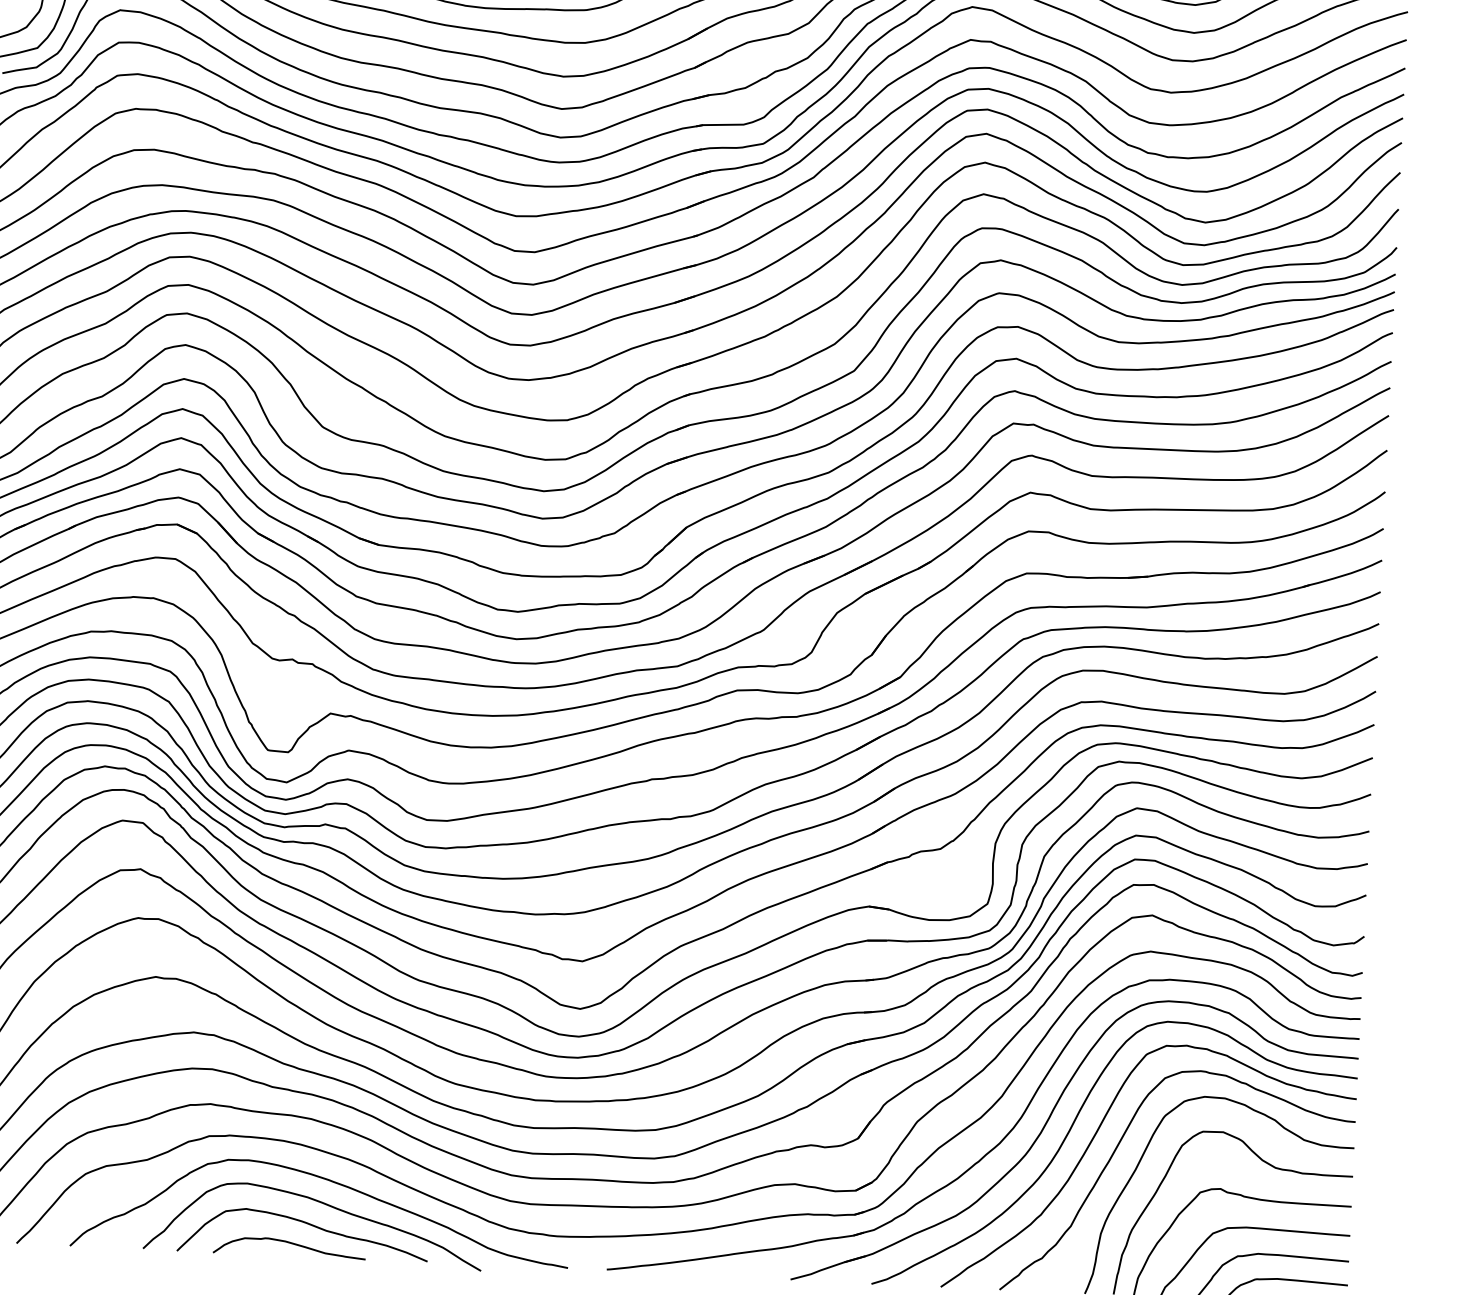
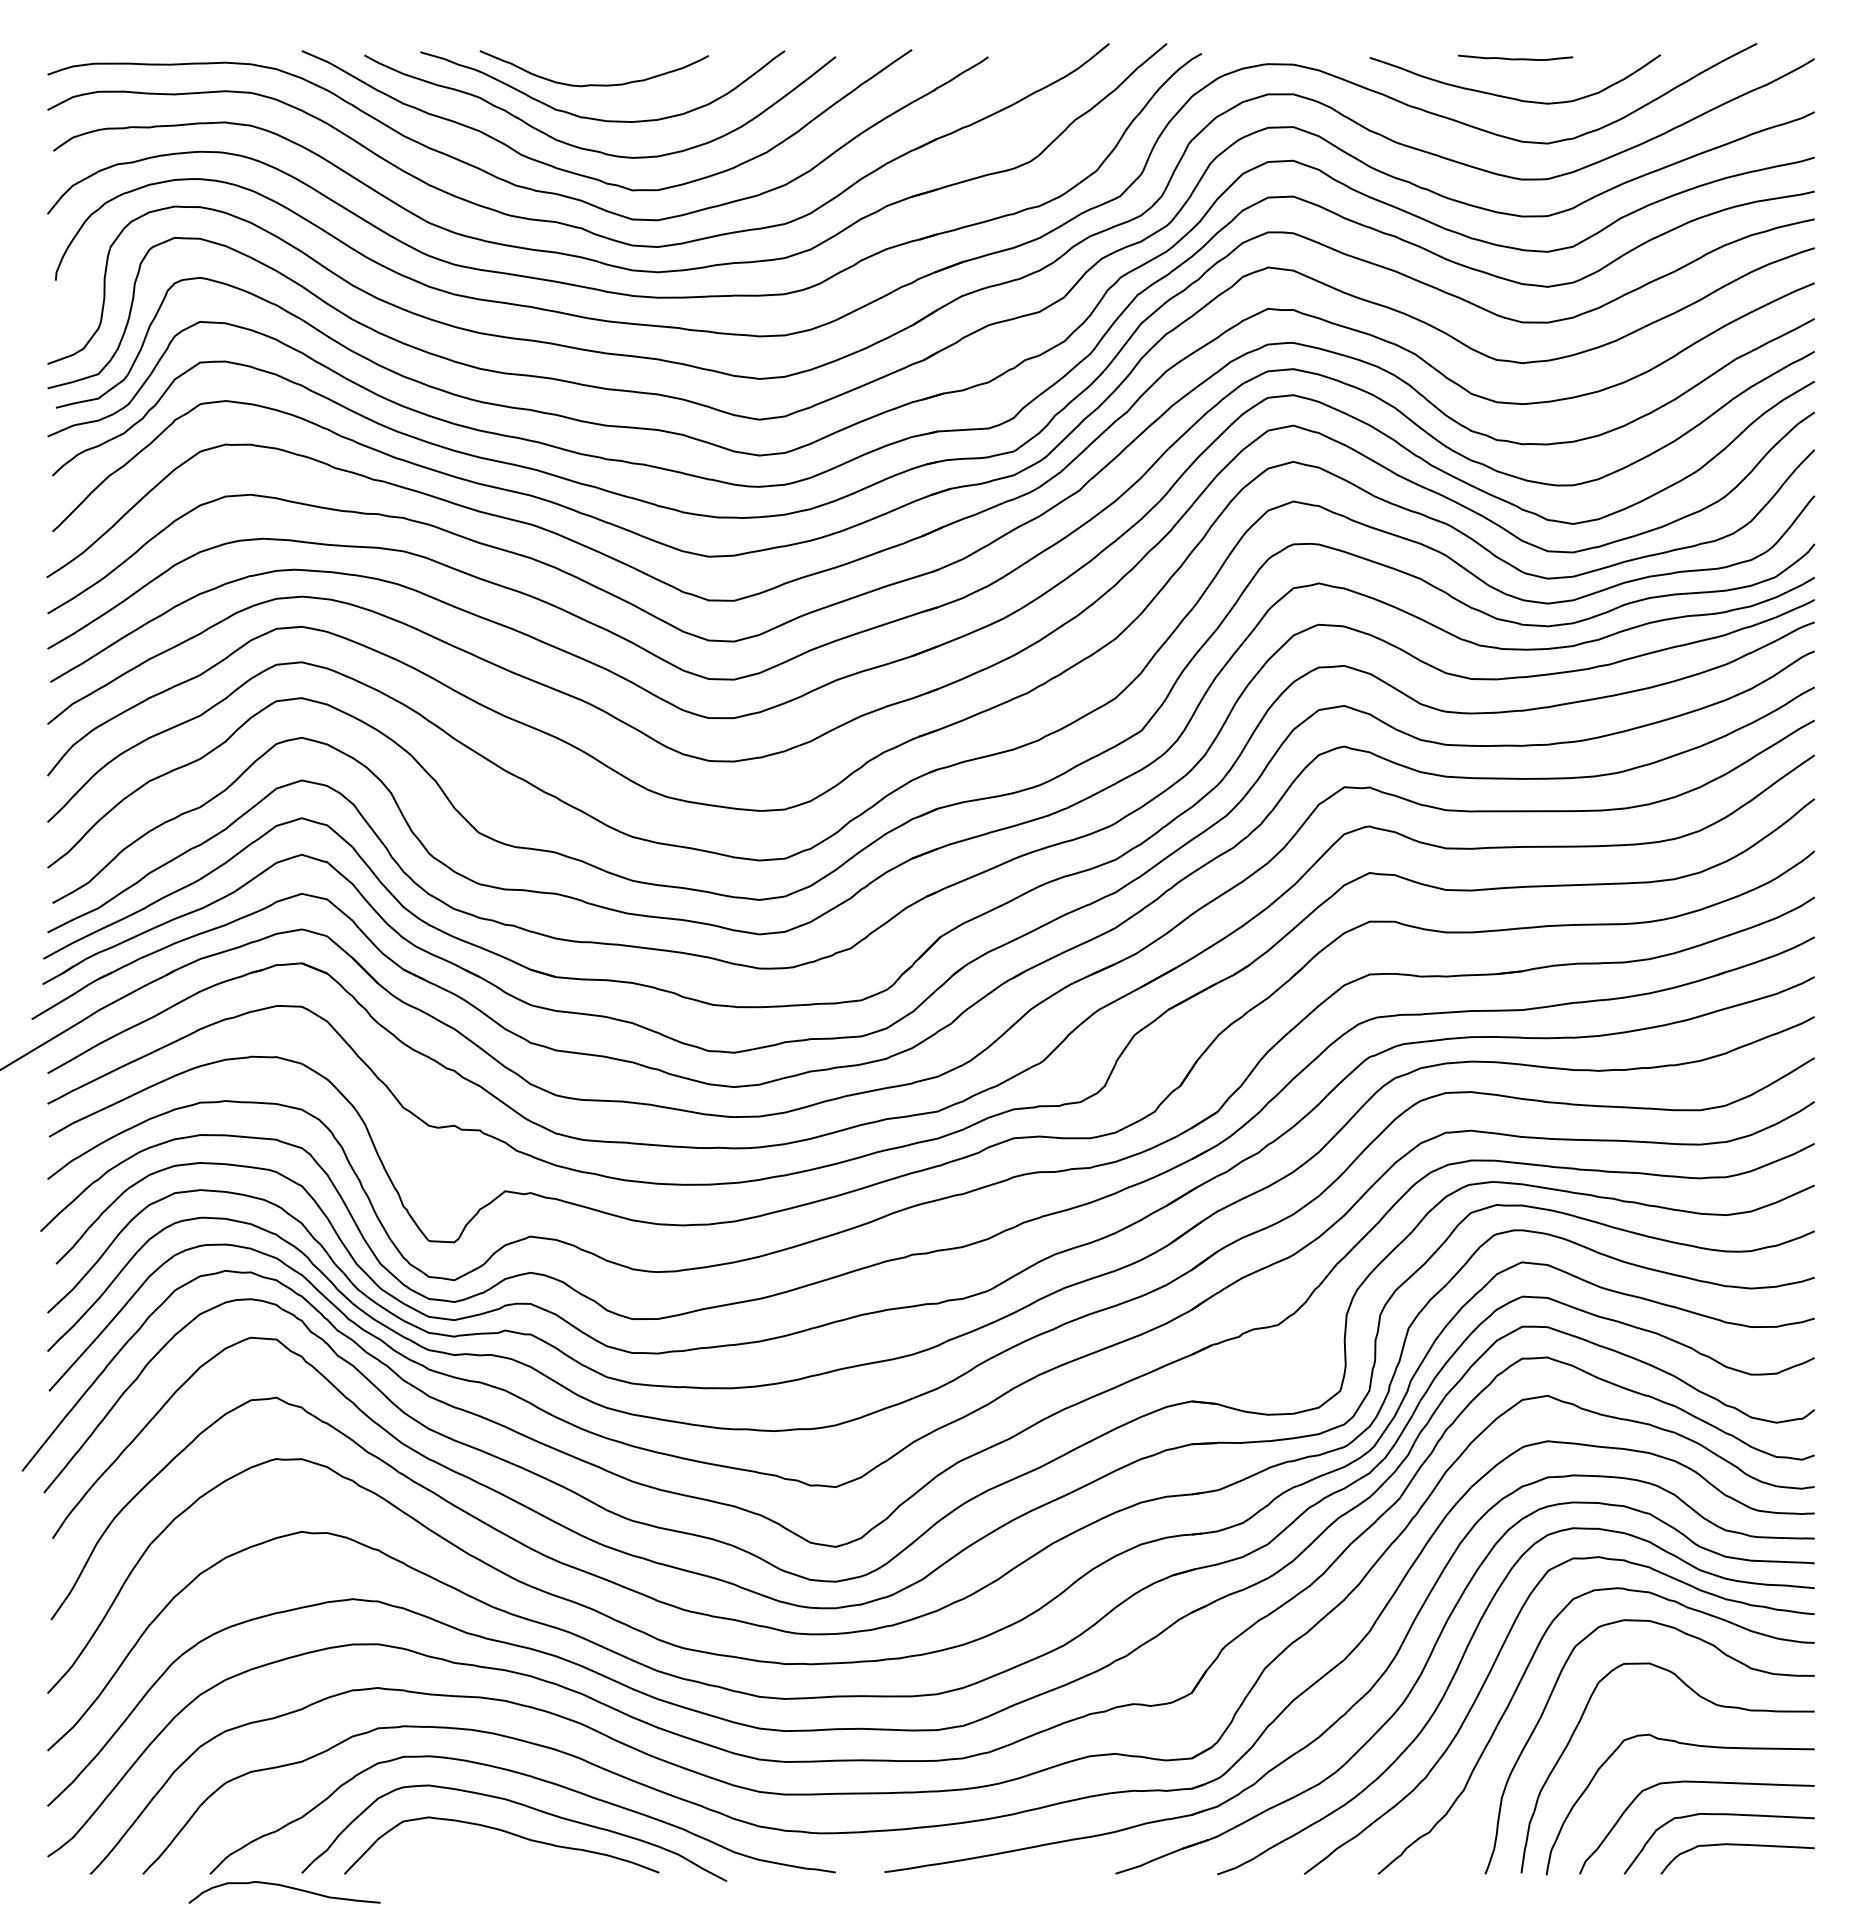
curve: (289, 1243) -> (284, 1887), moved

